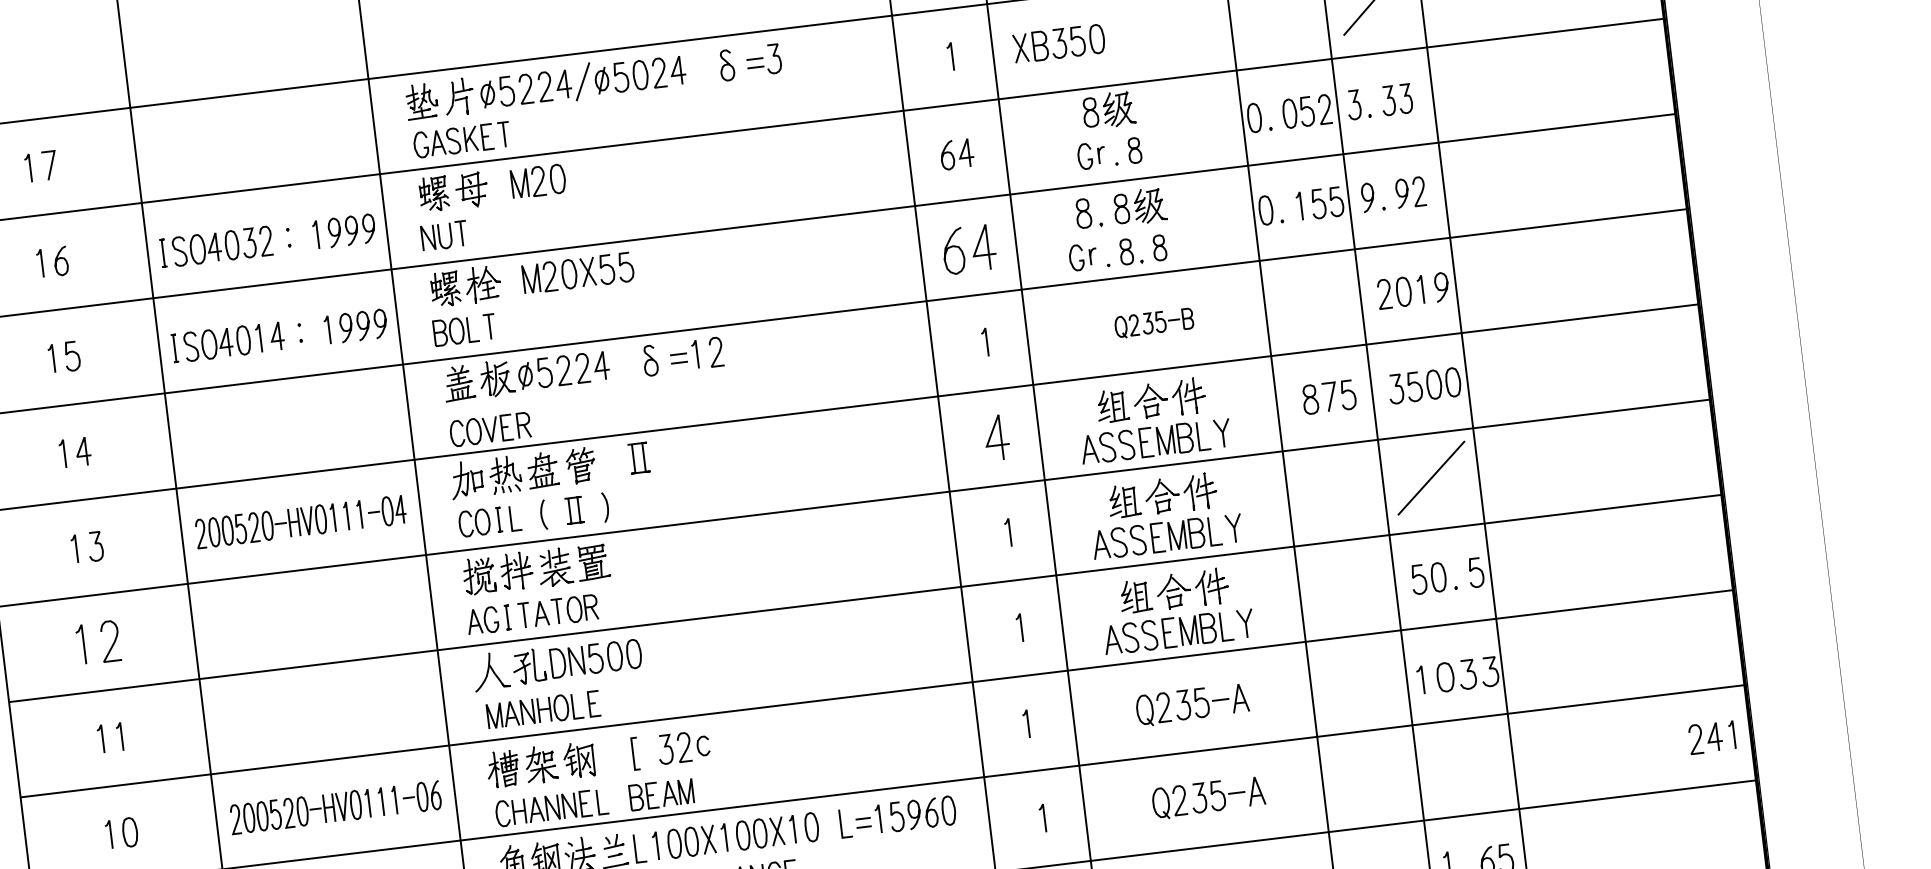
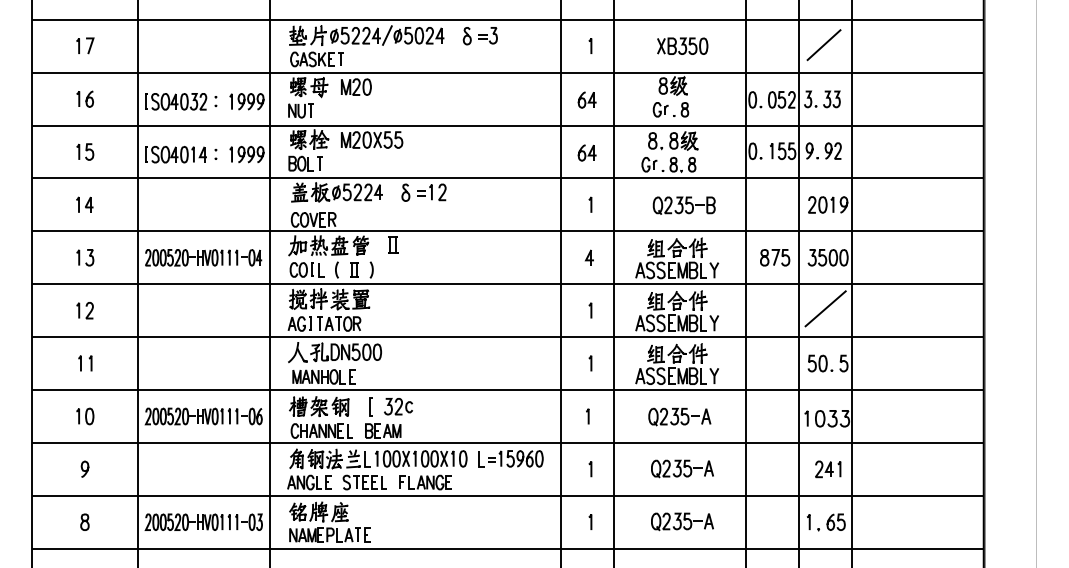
part: (1058, 42) -> (682, 45), moved
part: (966, 248) -> (586, 152), size x0.62
part: (1153, 323) -> (683, 205), size x1.43
part: (993, 437) -> (588, 257), size x0.62
part: (97, 642) -> (84, 310), size x0.71
part: (1712, 737) -> (828, 469), moved

